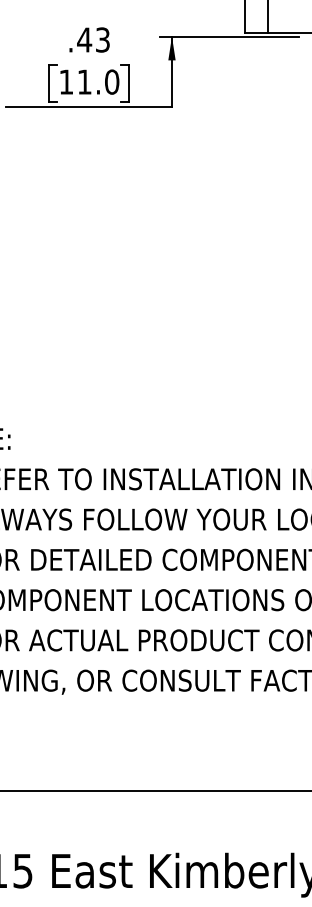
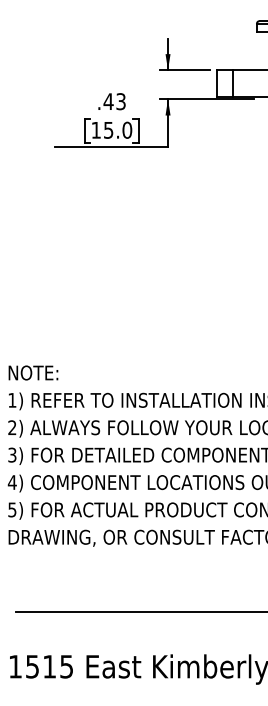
text: (84, 82) -> (108, 130), 11.0 -> 15.0

